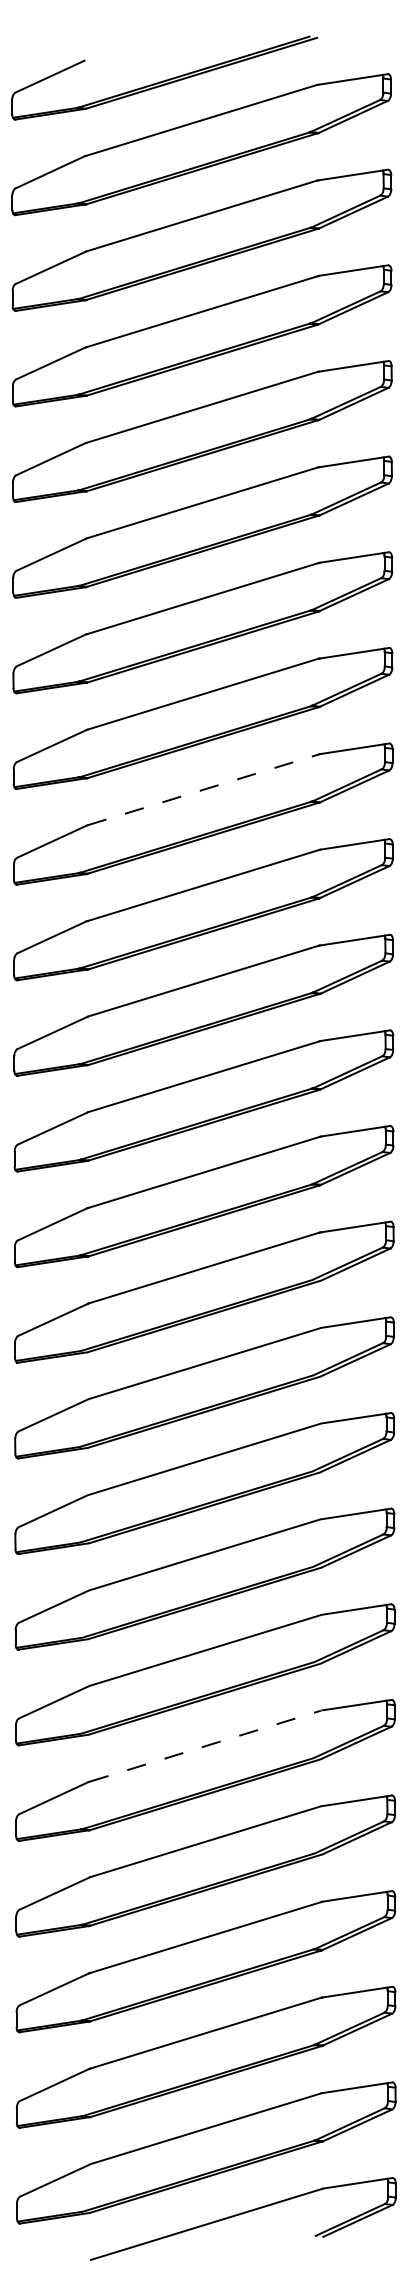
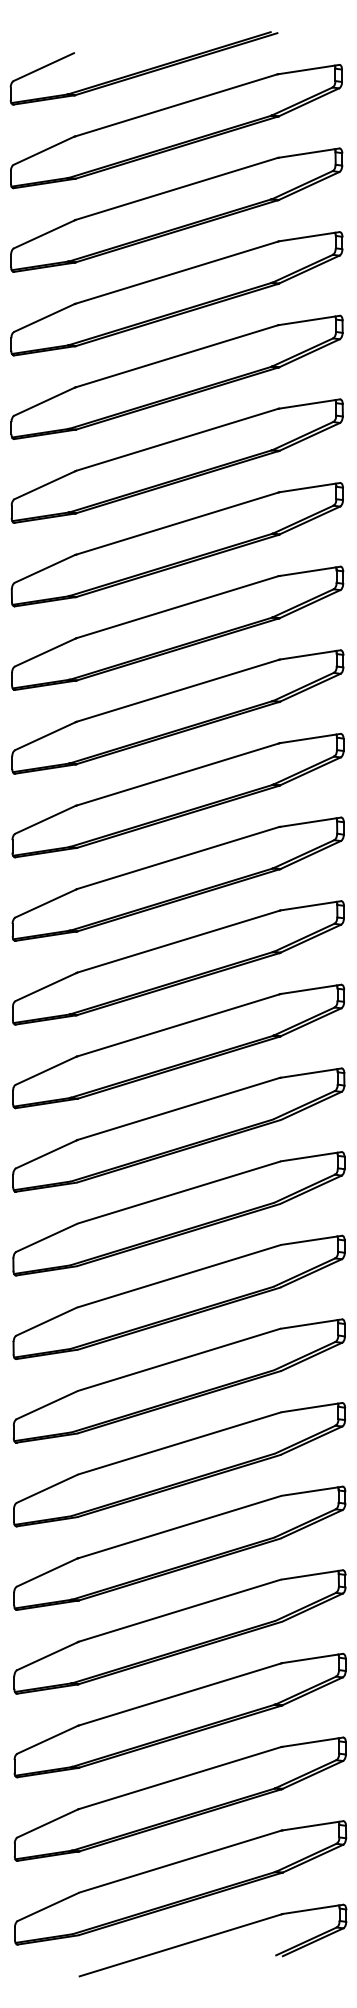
line: (202, 789) -> (177, 690), dashed -> solid
line: (205, 1746) -> (179, 1527), dashed -> solid

